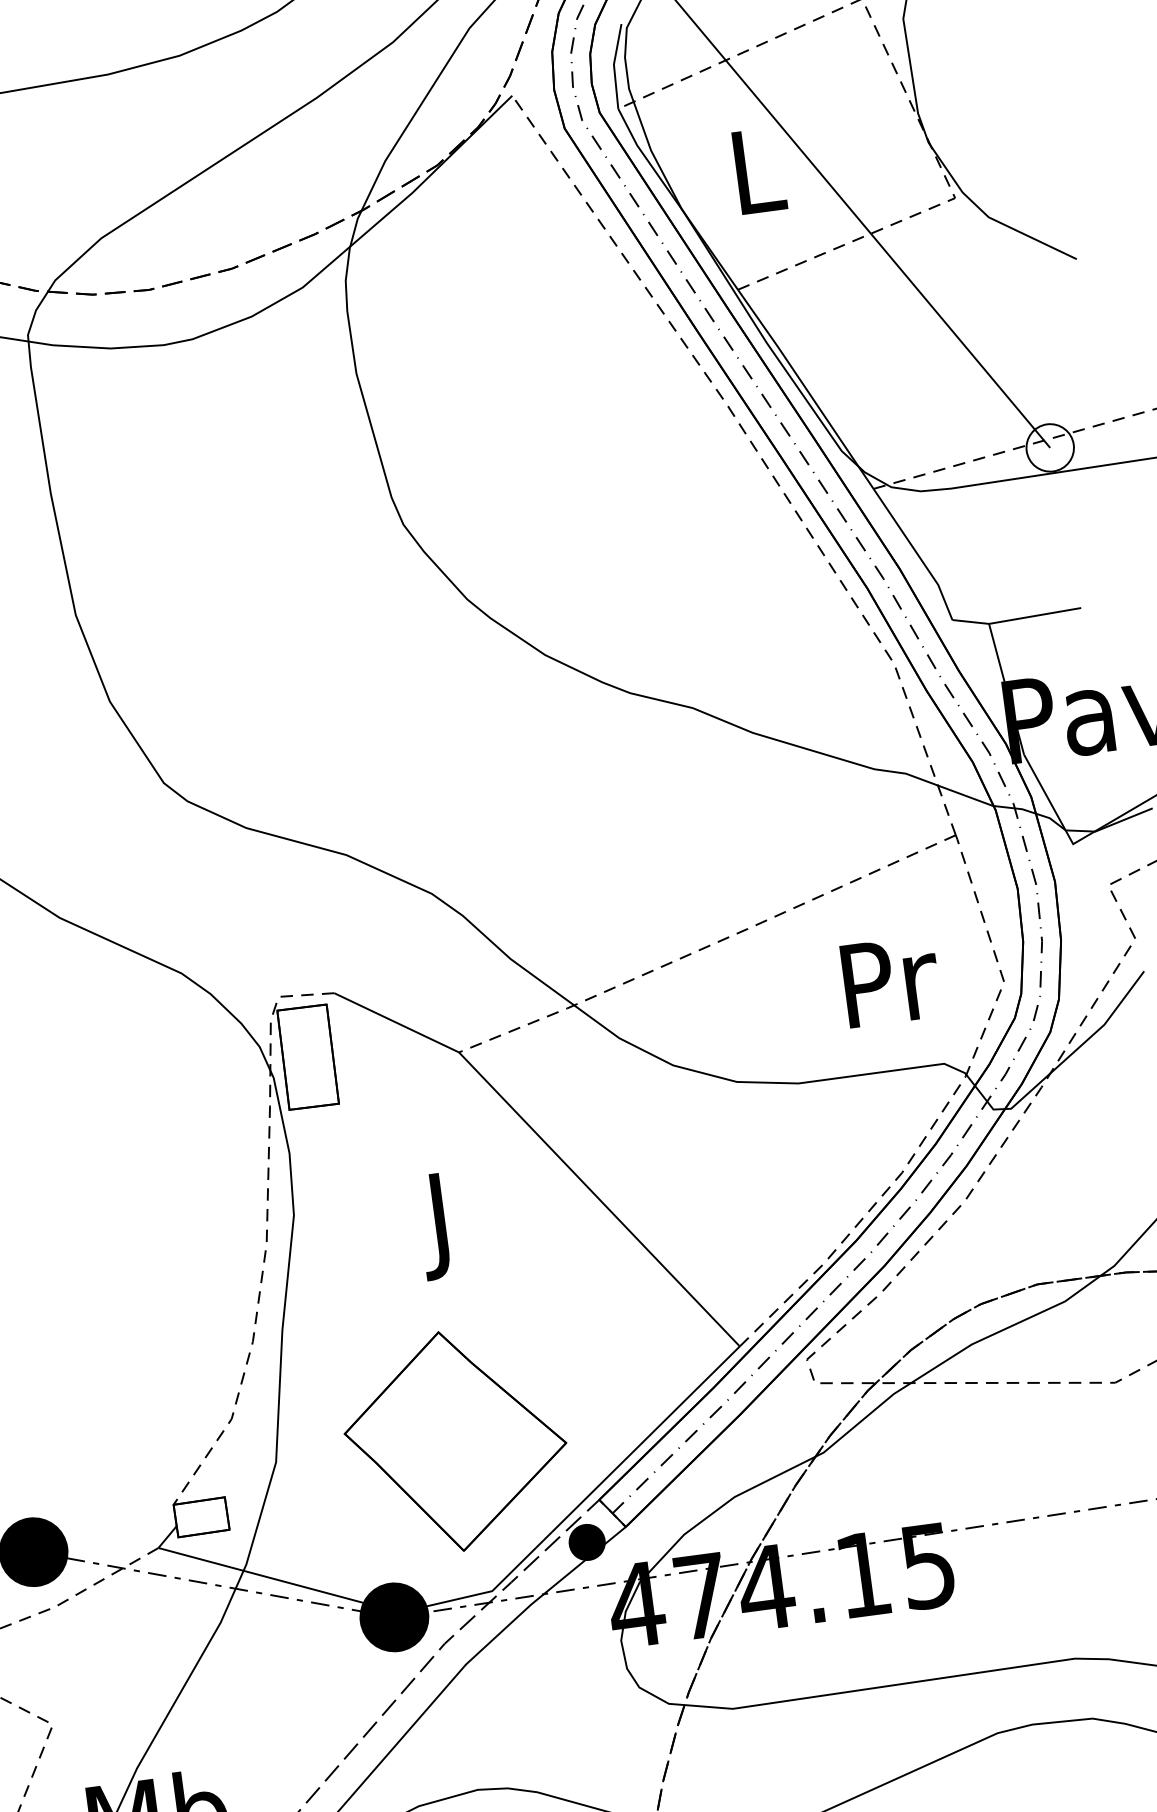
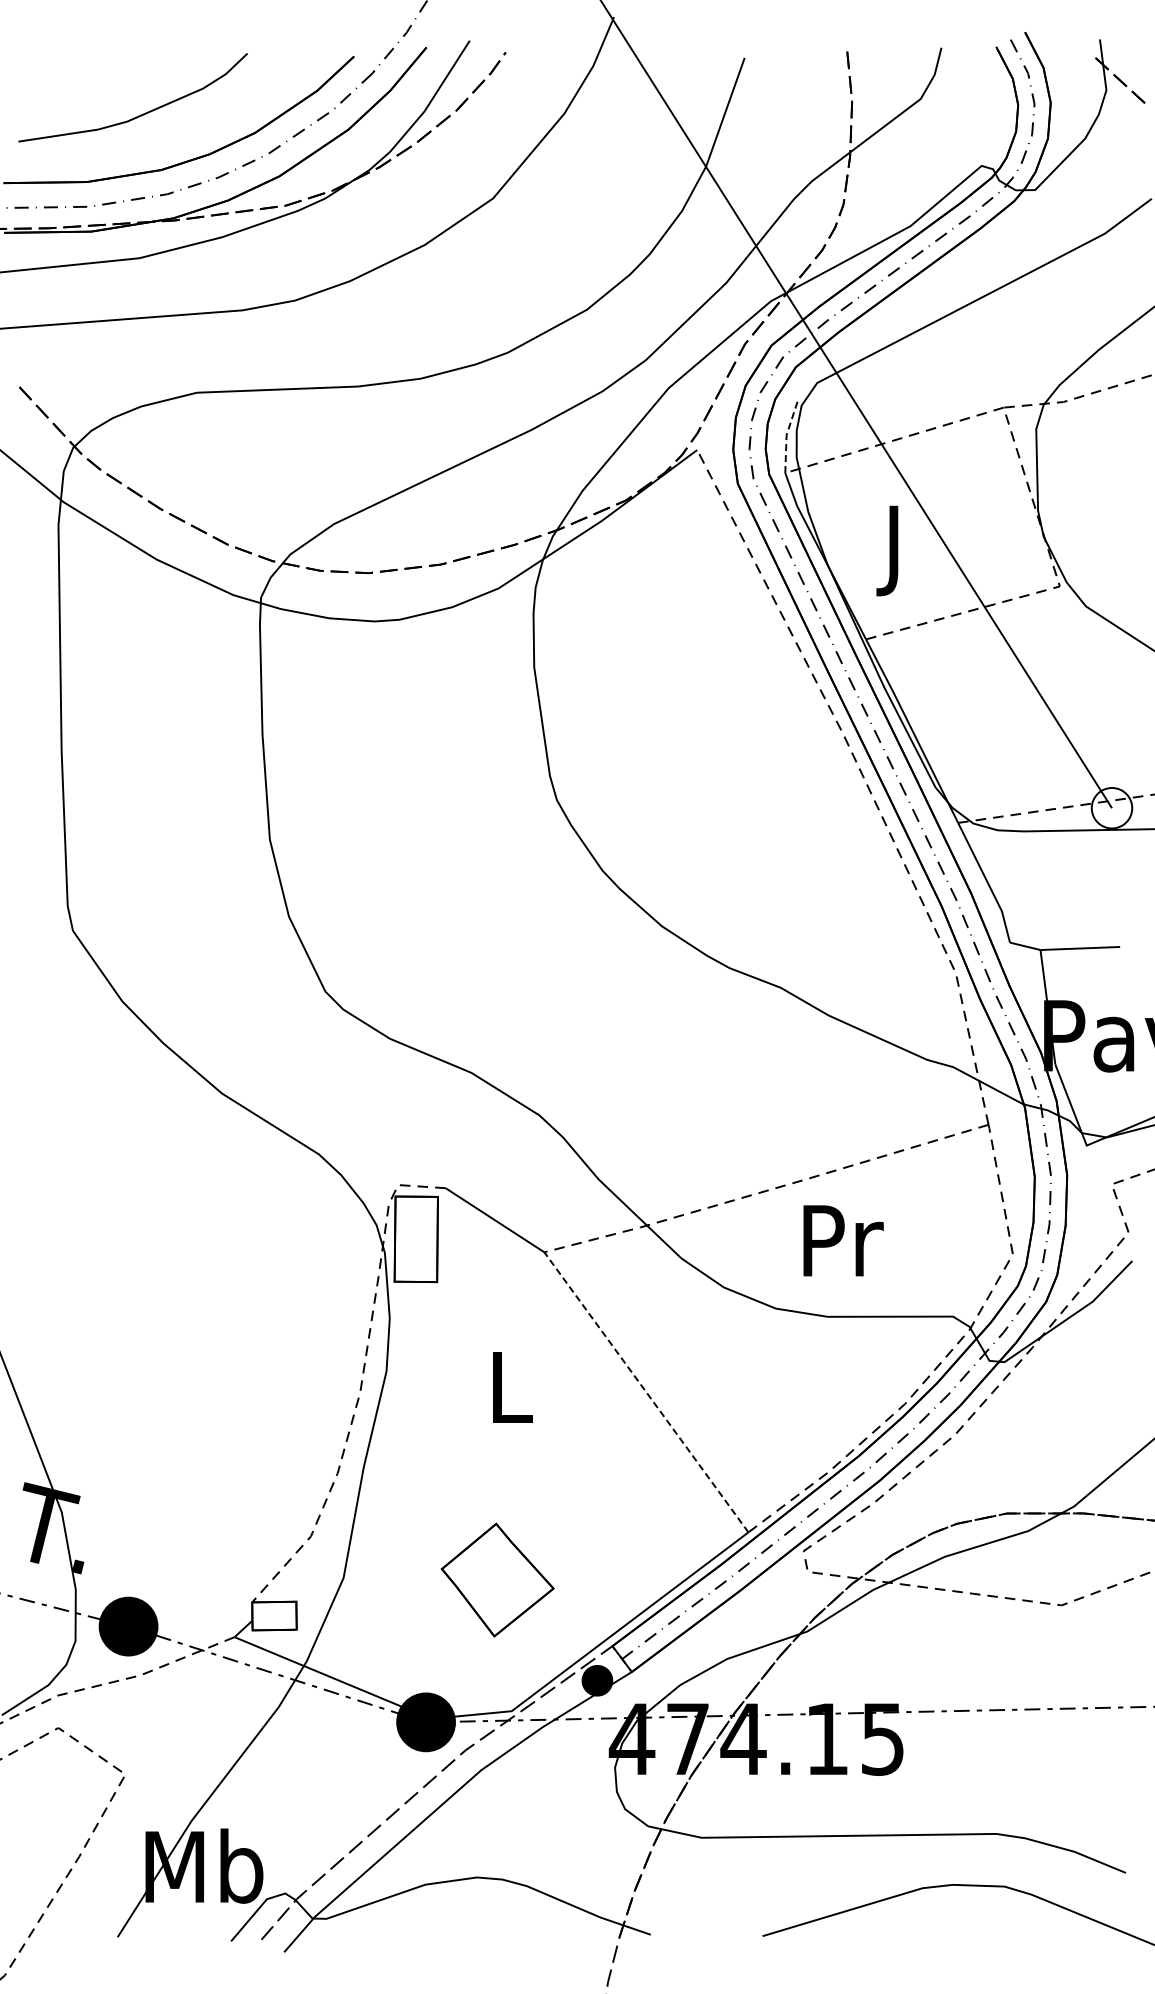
line: (613, 64) -> (786, 435), solid -> dashed
text: (759, 181) -> (896, 550), L -> J
text: (891, 980) -> (843, 1240), moved
line: (599, 1198) -> (646, 1391), solid -> dashed
text: (443, 1225) -> (511, 1396), J -> L
part: (455, 1440) -> (497, 1579), size x0.6

